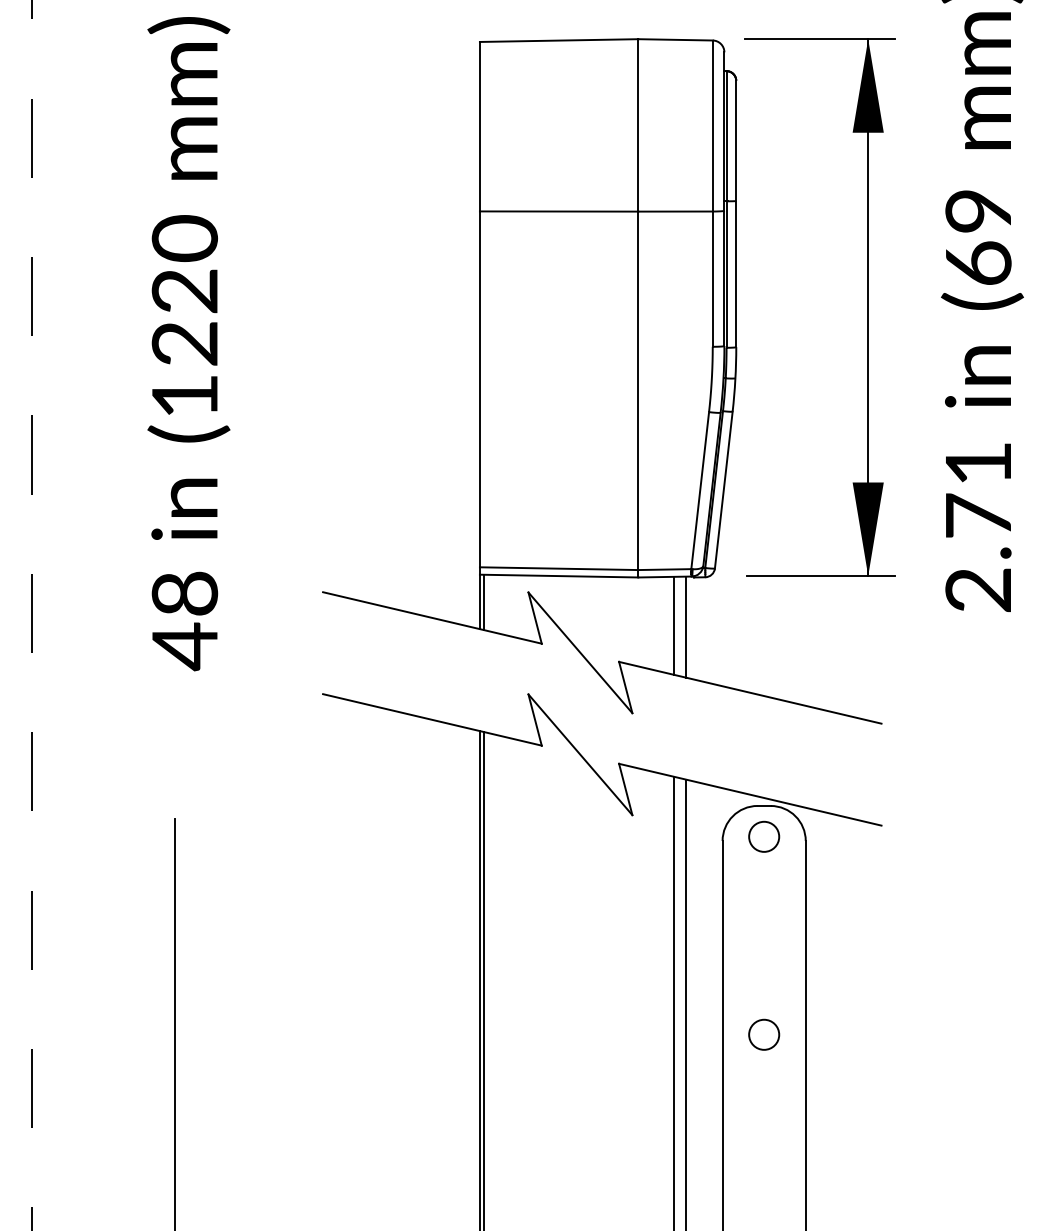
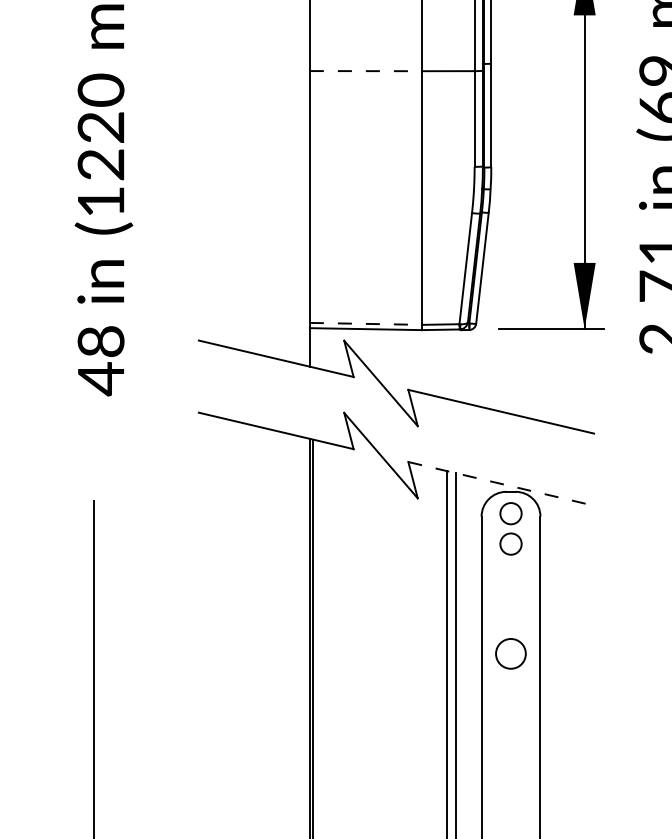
line: (559, 211) -> (366, 71), solid -> dashed
line: (559, 568) -> (366, 323), solid -> dashed
line: (483, 602) -> (312, 347), removed
line: (673, 625) -> (446, 364), removed
line: (685, 626) -> (455, 364), removed
line: (750, 794) -> (501, 483), solid -> dashed
circle: (764, 879) -> (511, 543), added
circle: (764, 1034) -> (511, 653), size x1.4

